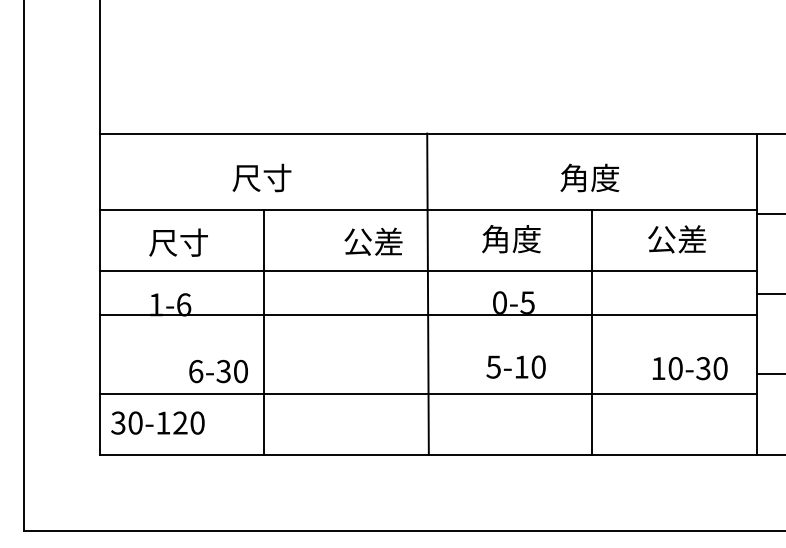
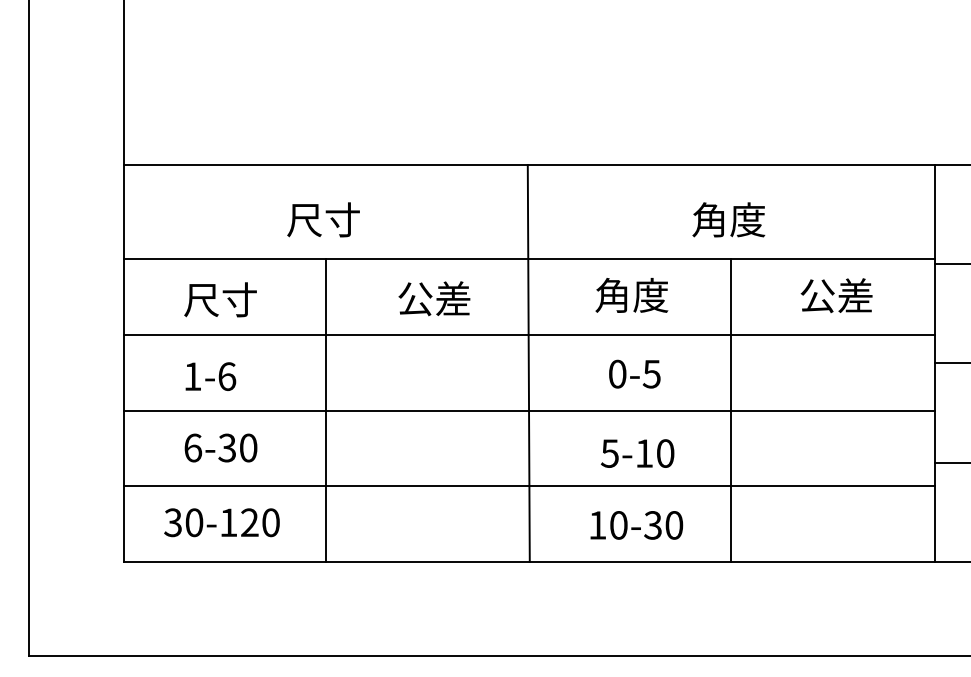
text: (373, 241) -> (434, 298), moved
line: (428, 315) -> (529, 410), moved
text: (689, 368) -> (636, 525), moved
text: (218, 371) -> (220, 447), moved
text: (157, 422) -> (221, 522), moved

